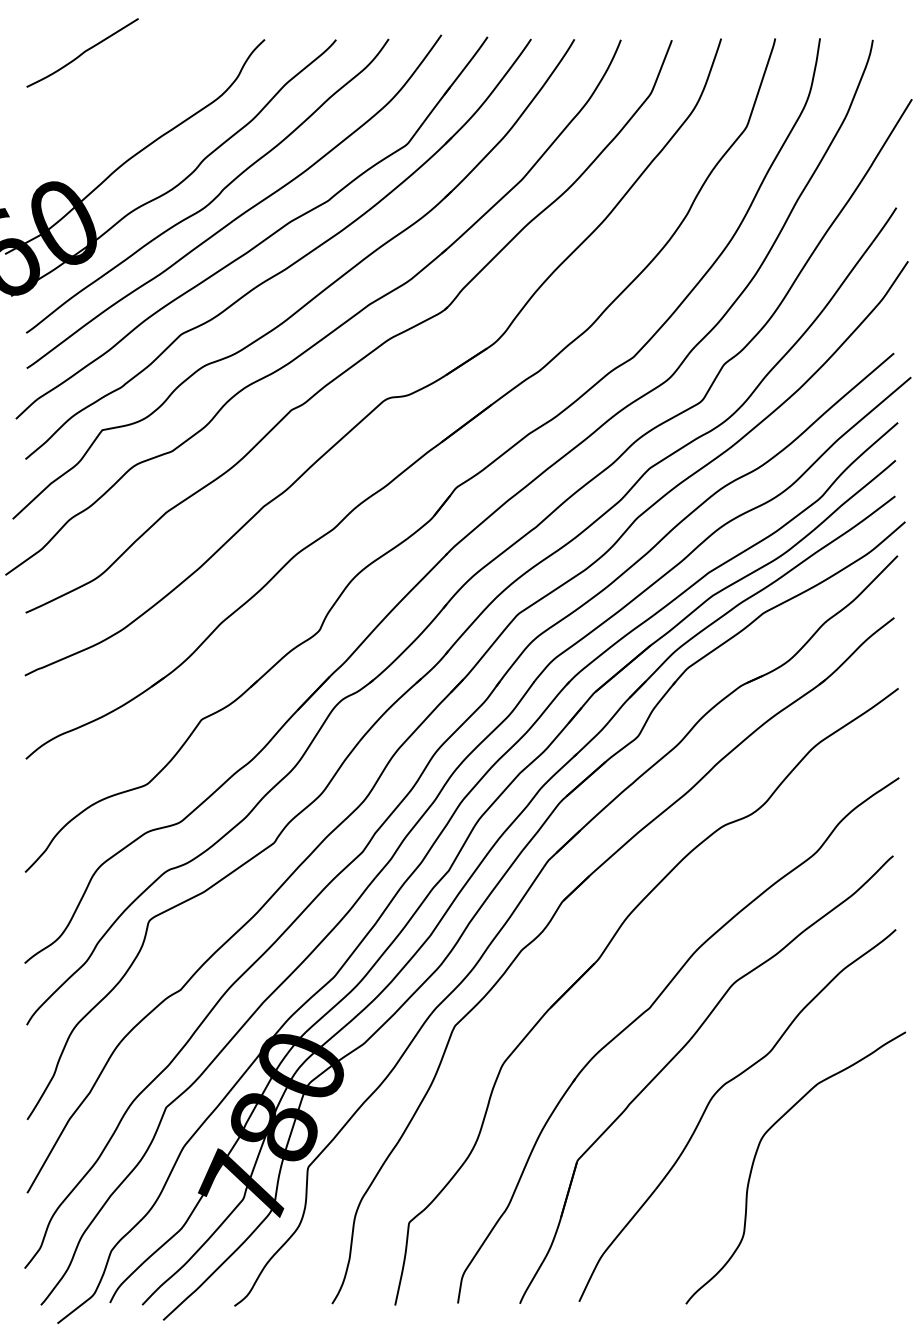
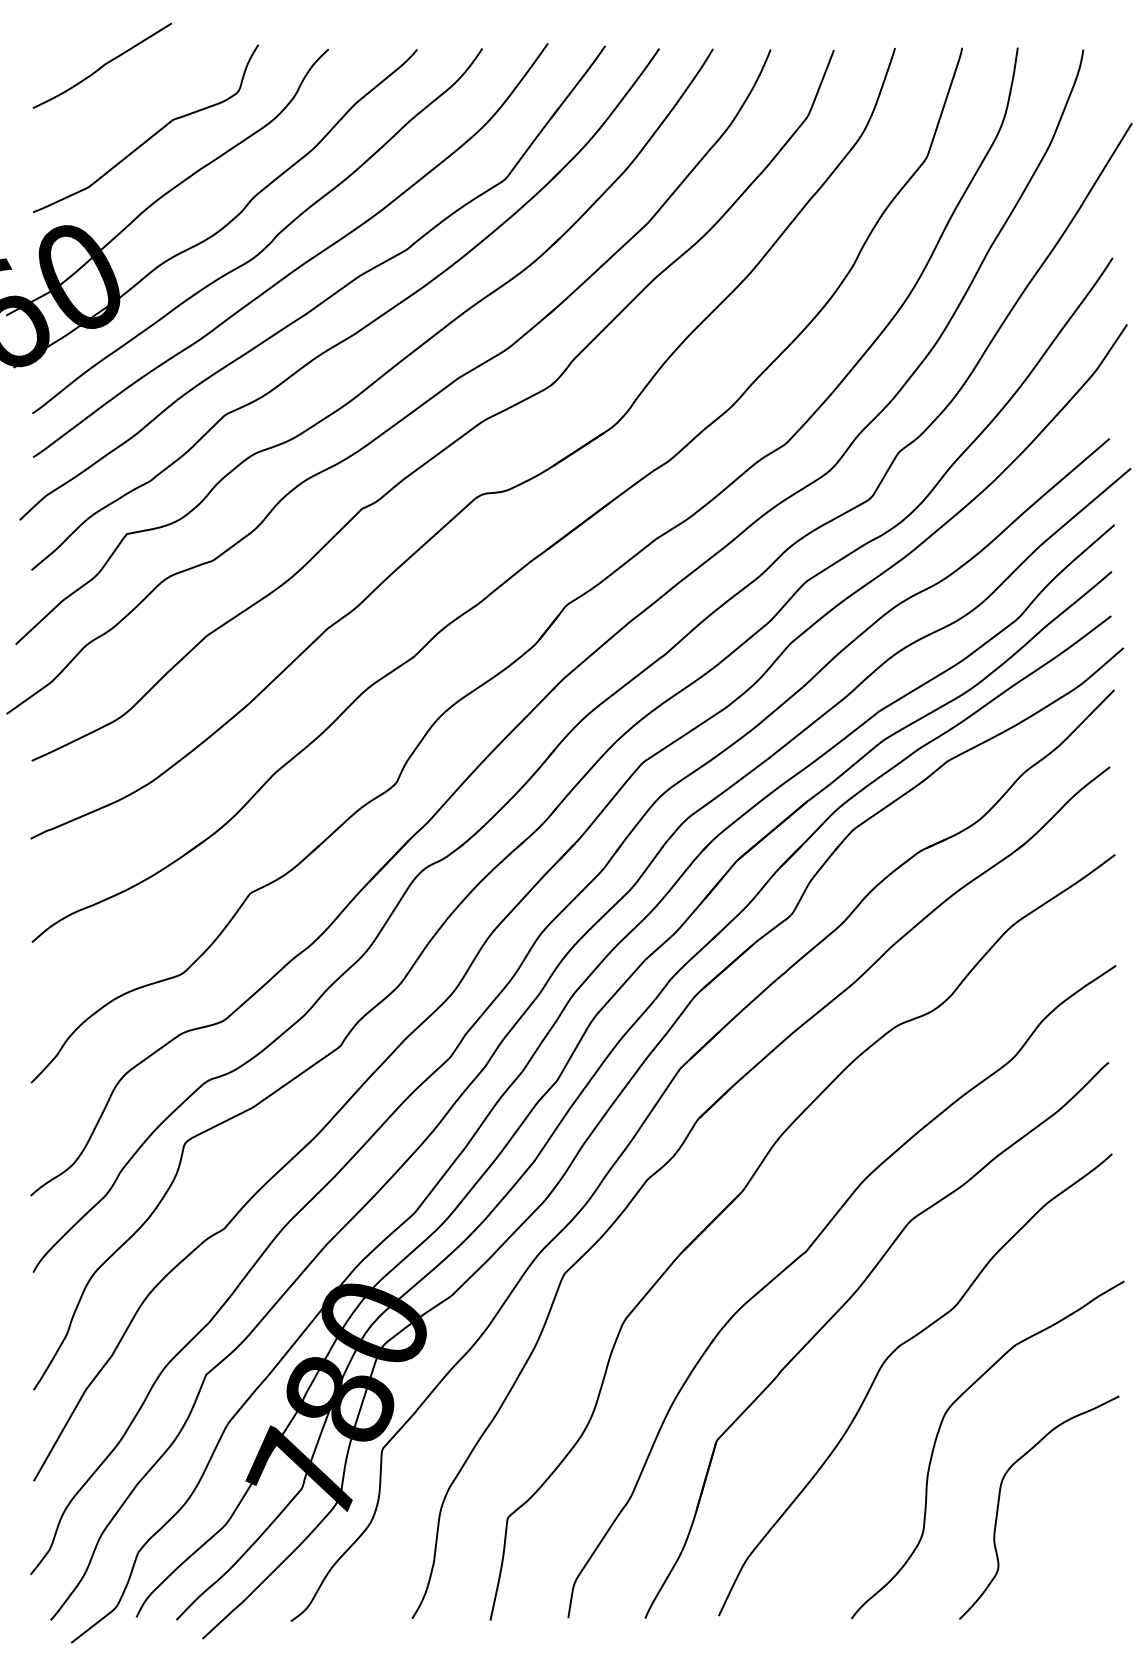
curve: (122, 109) -> (151, 135), added
curve: (805, 1211) -> (999, 1504), added

